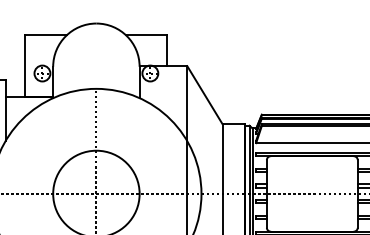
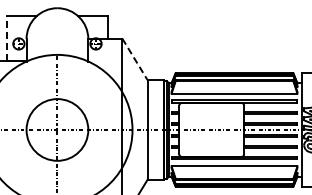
line: (25, 65) -> (6, 38), solid -> dashed
line: (205, 95) -> (135, 59), solid -> dashed

